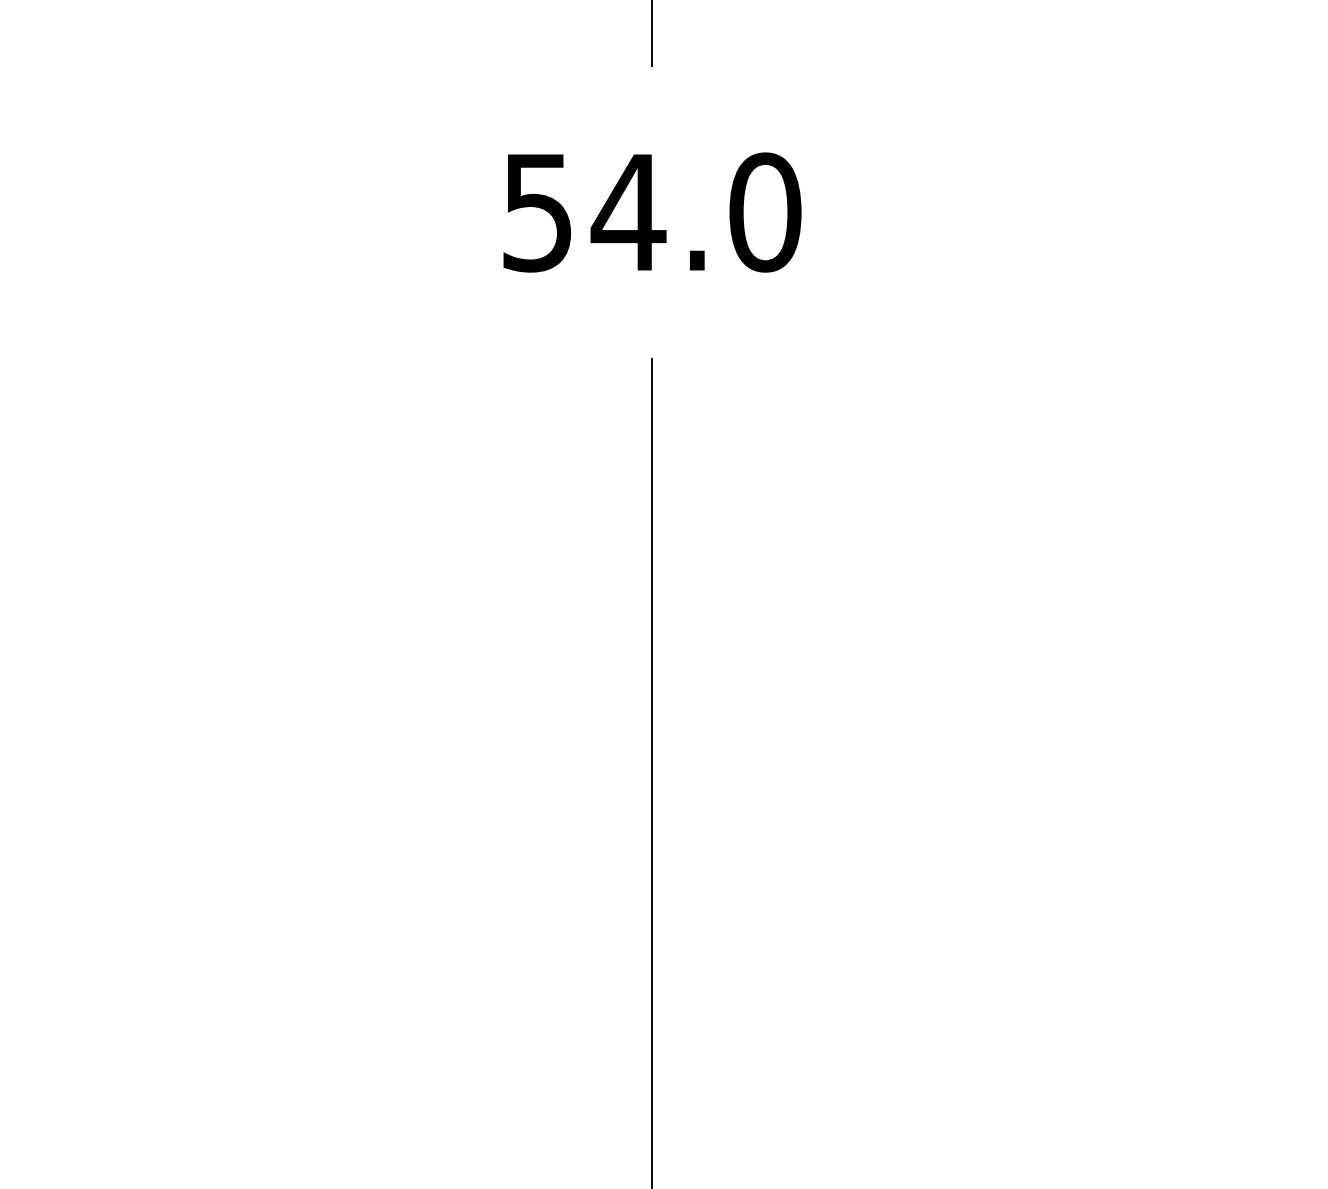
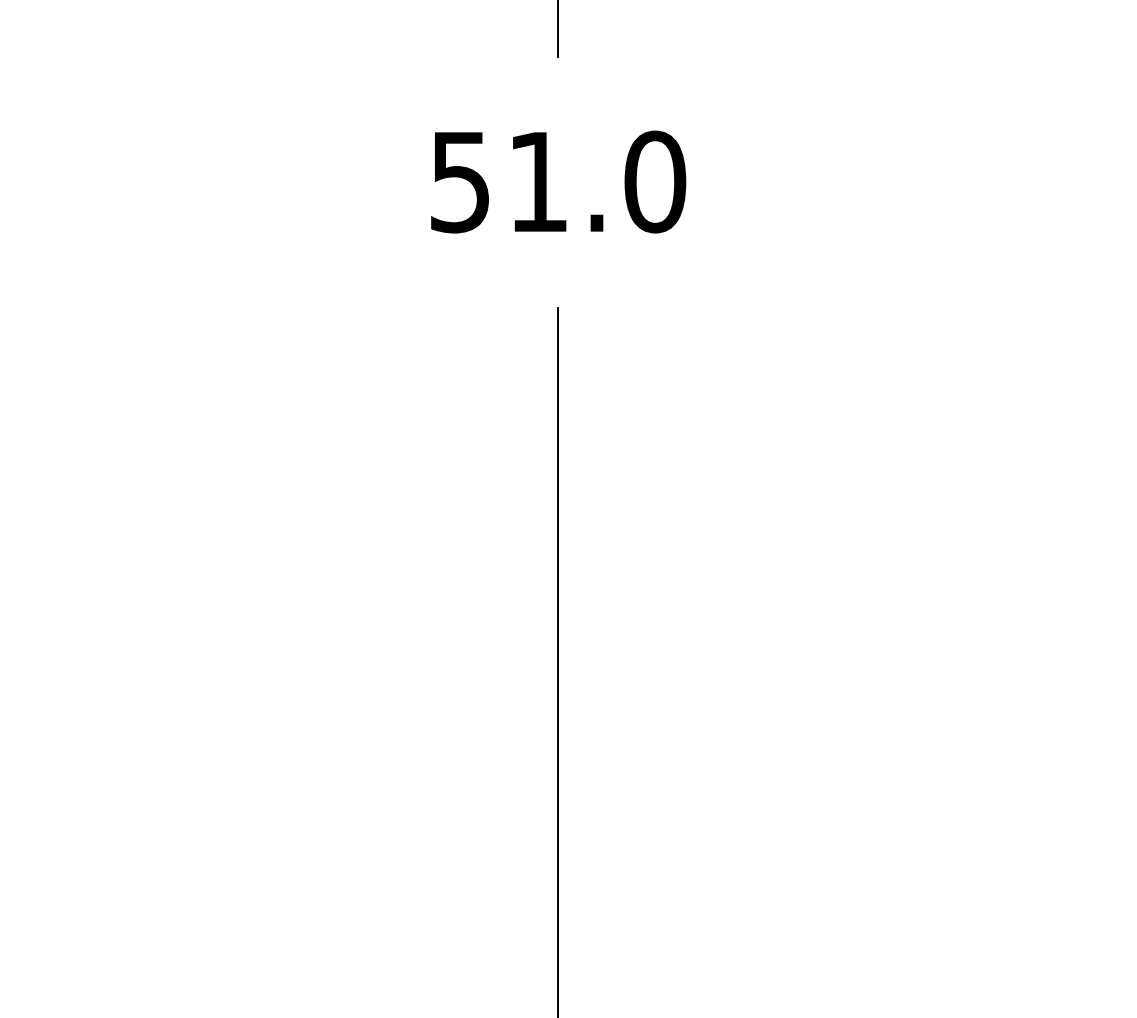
text: (628, 212) -> (538, 182), 54.0 -> 51.0

